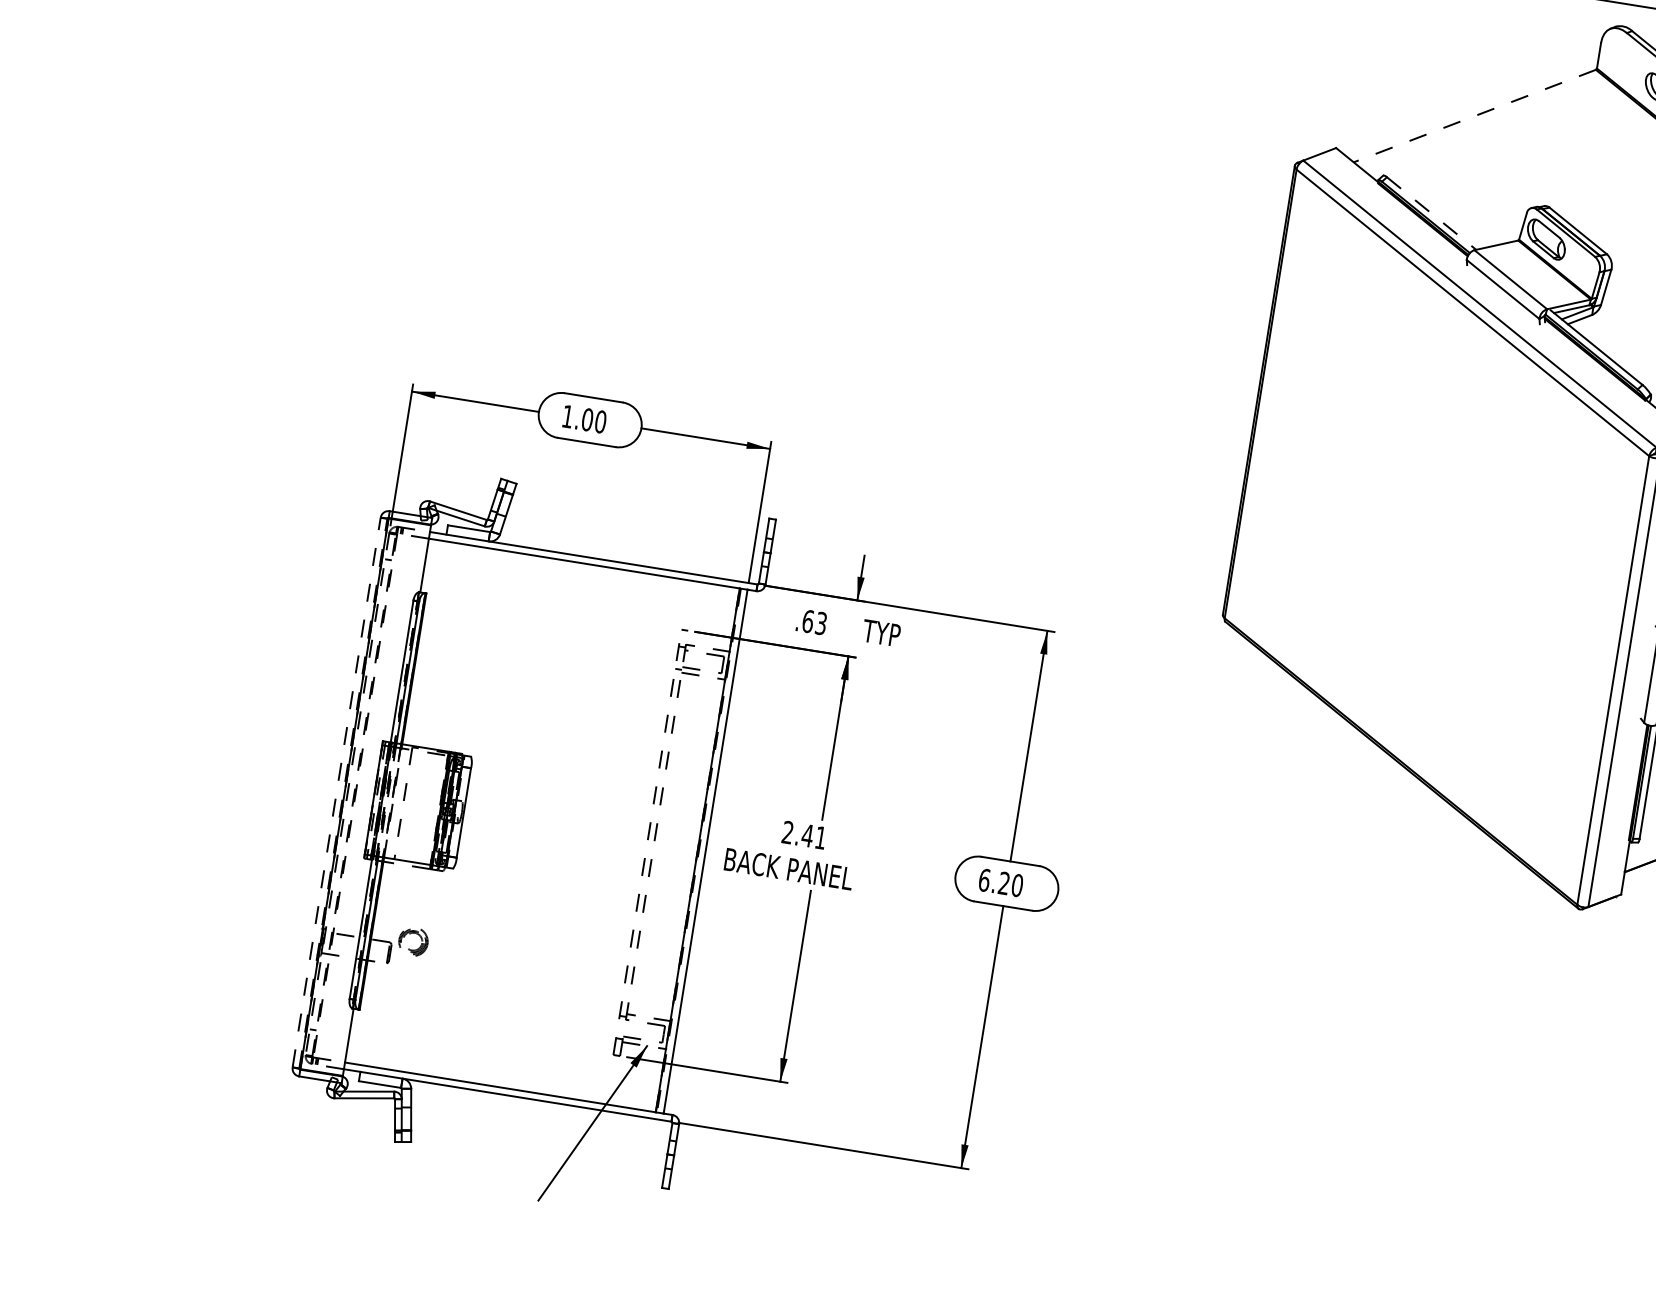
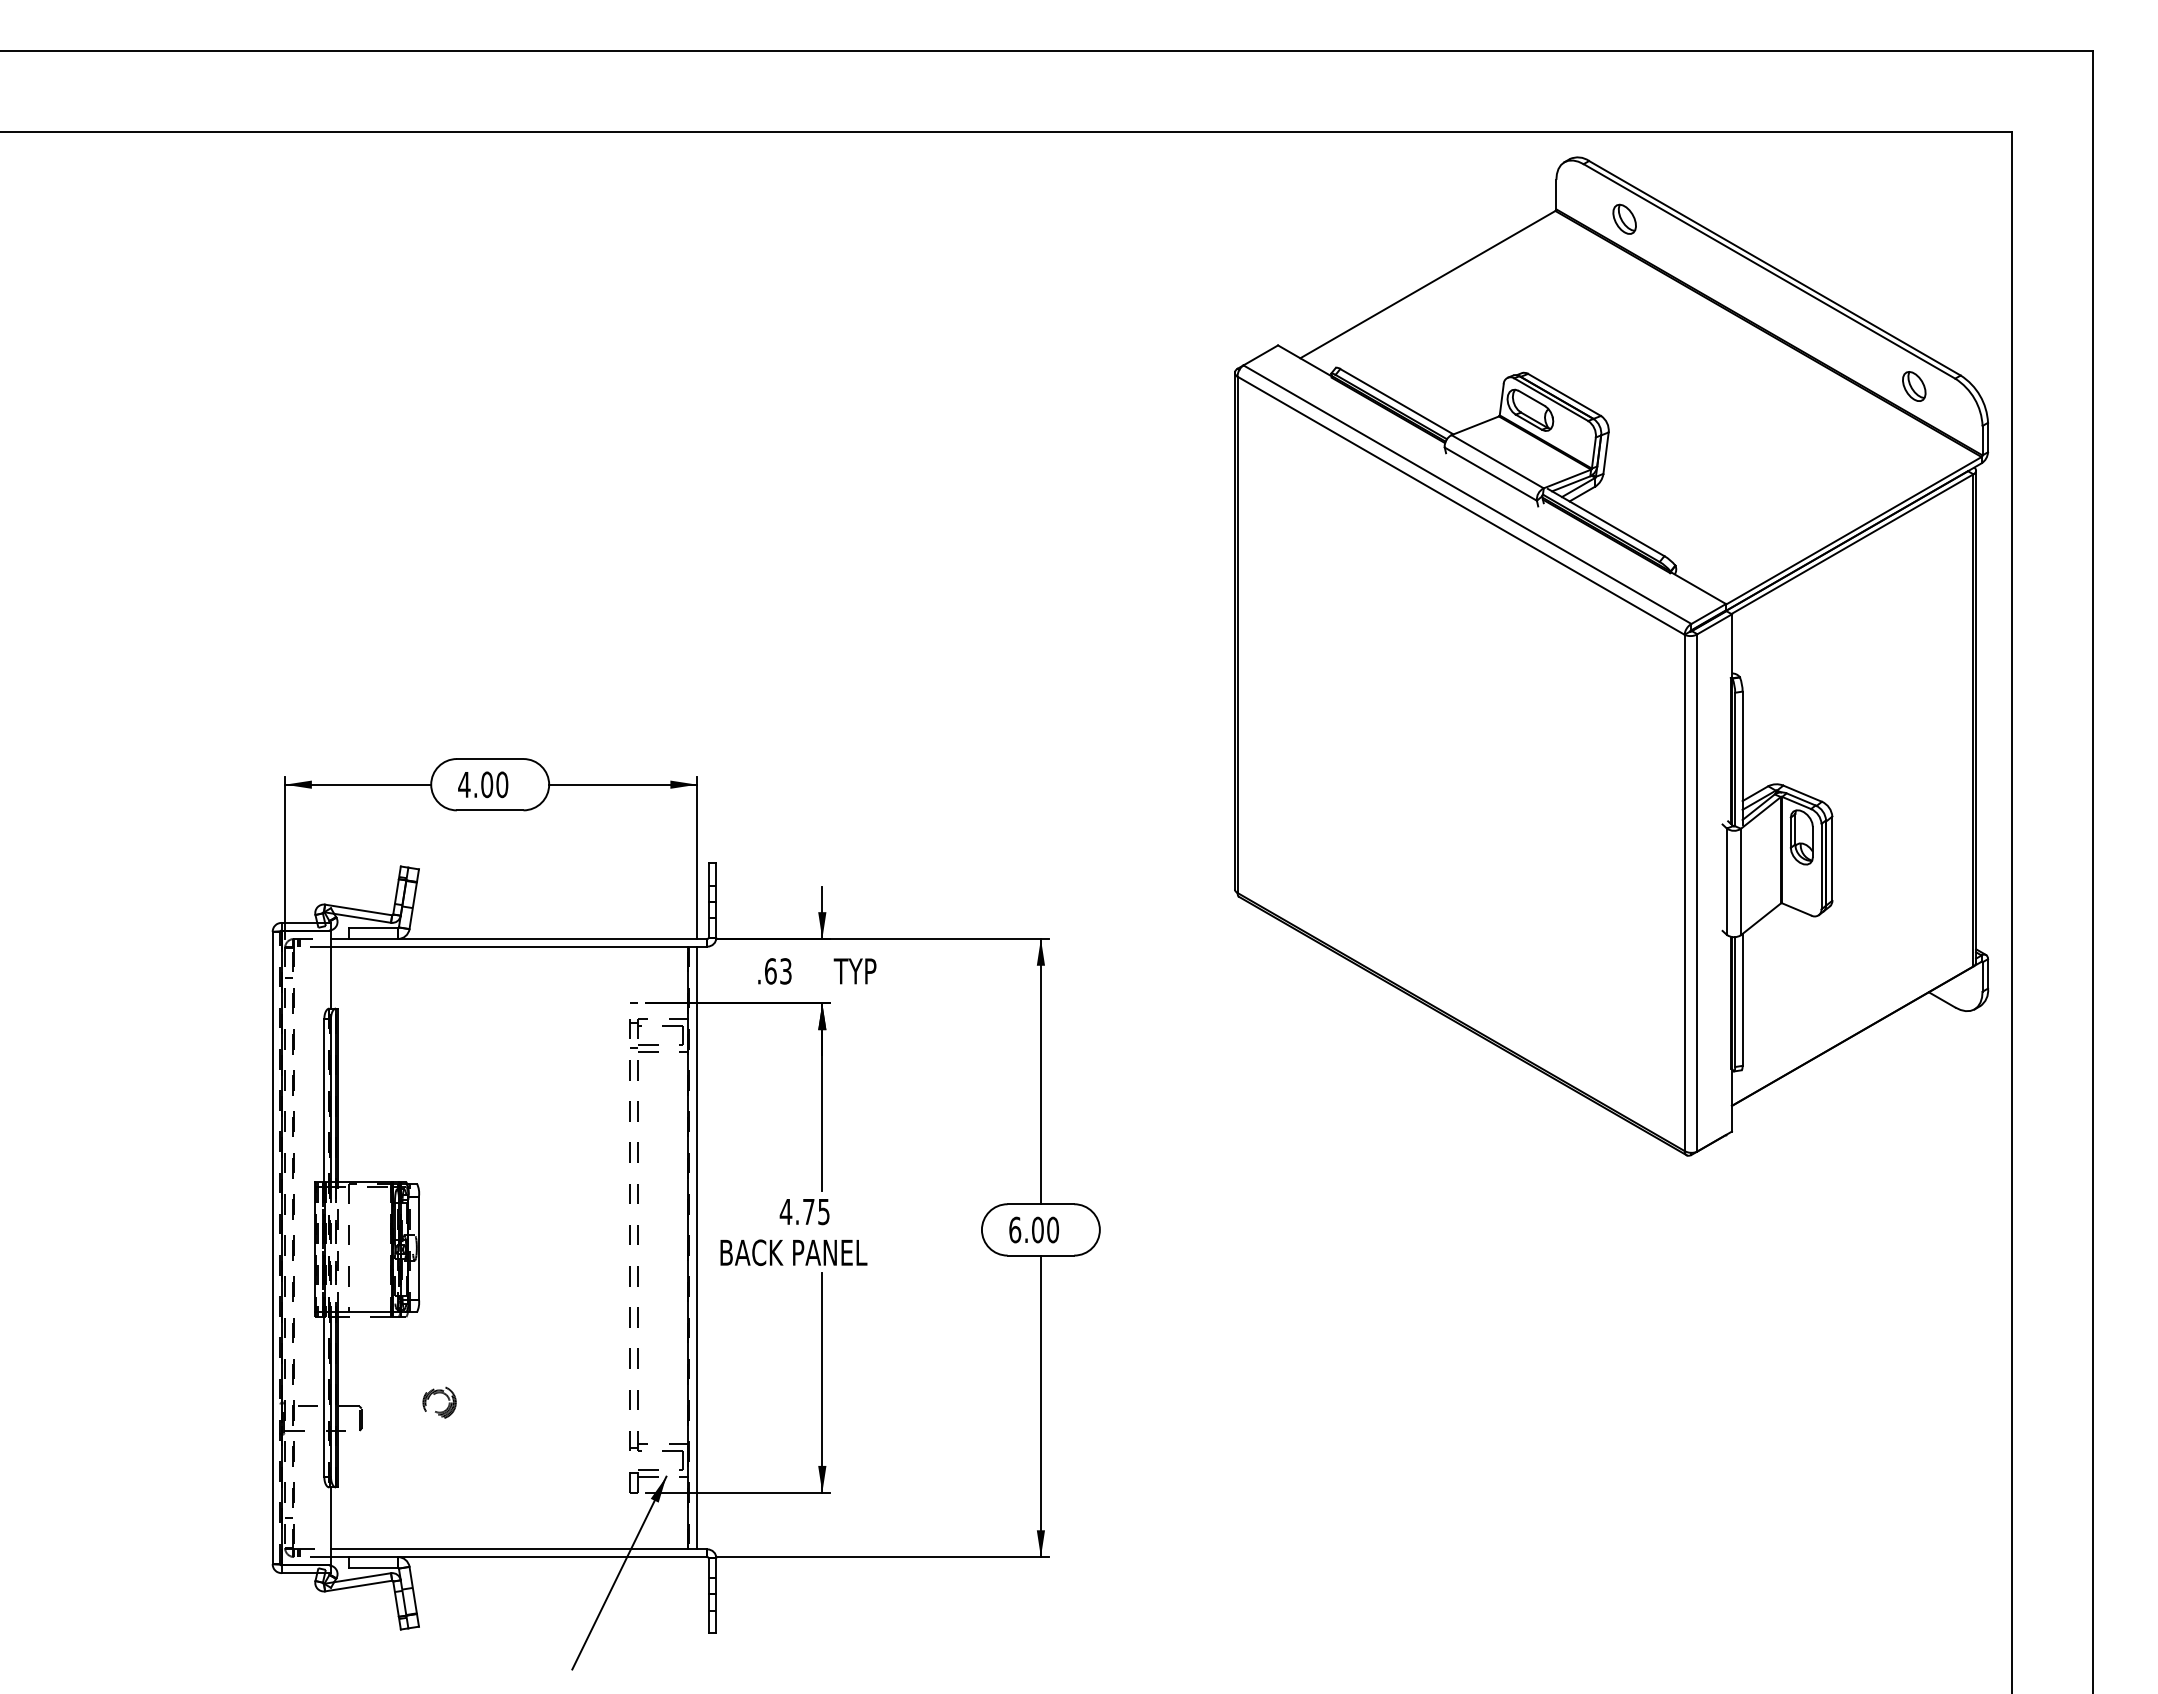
line: (1474, 115) -> (1427, 284), dashed -> solid
line: (1432, 213) -> (1397, 401), dashed -> solid
text: (567, 416) -> (464, 784), 1.00 -> 4.00
line: (336, 792) -> (272, 1247), dashed -> solid
text: (803, 834) -> (804, 1211), 2.41 -> 4.75
text: (1003, 882) -> (1037, 1229), 6.20 -> 6.00
part: (411, 934) -> (435, 1394), moved

